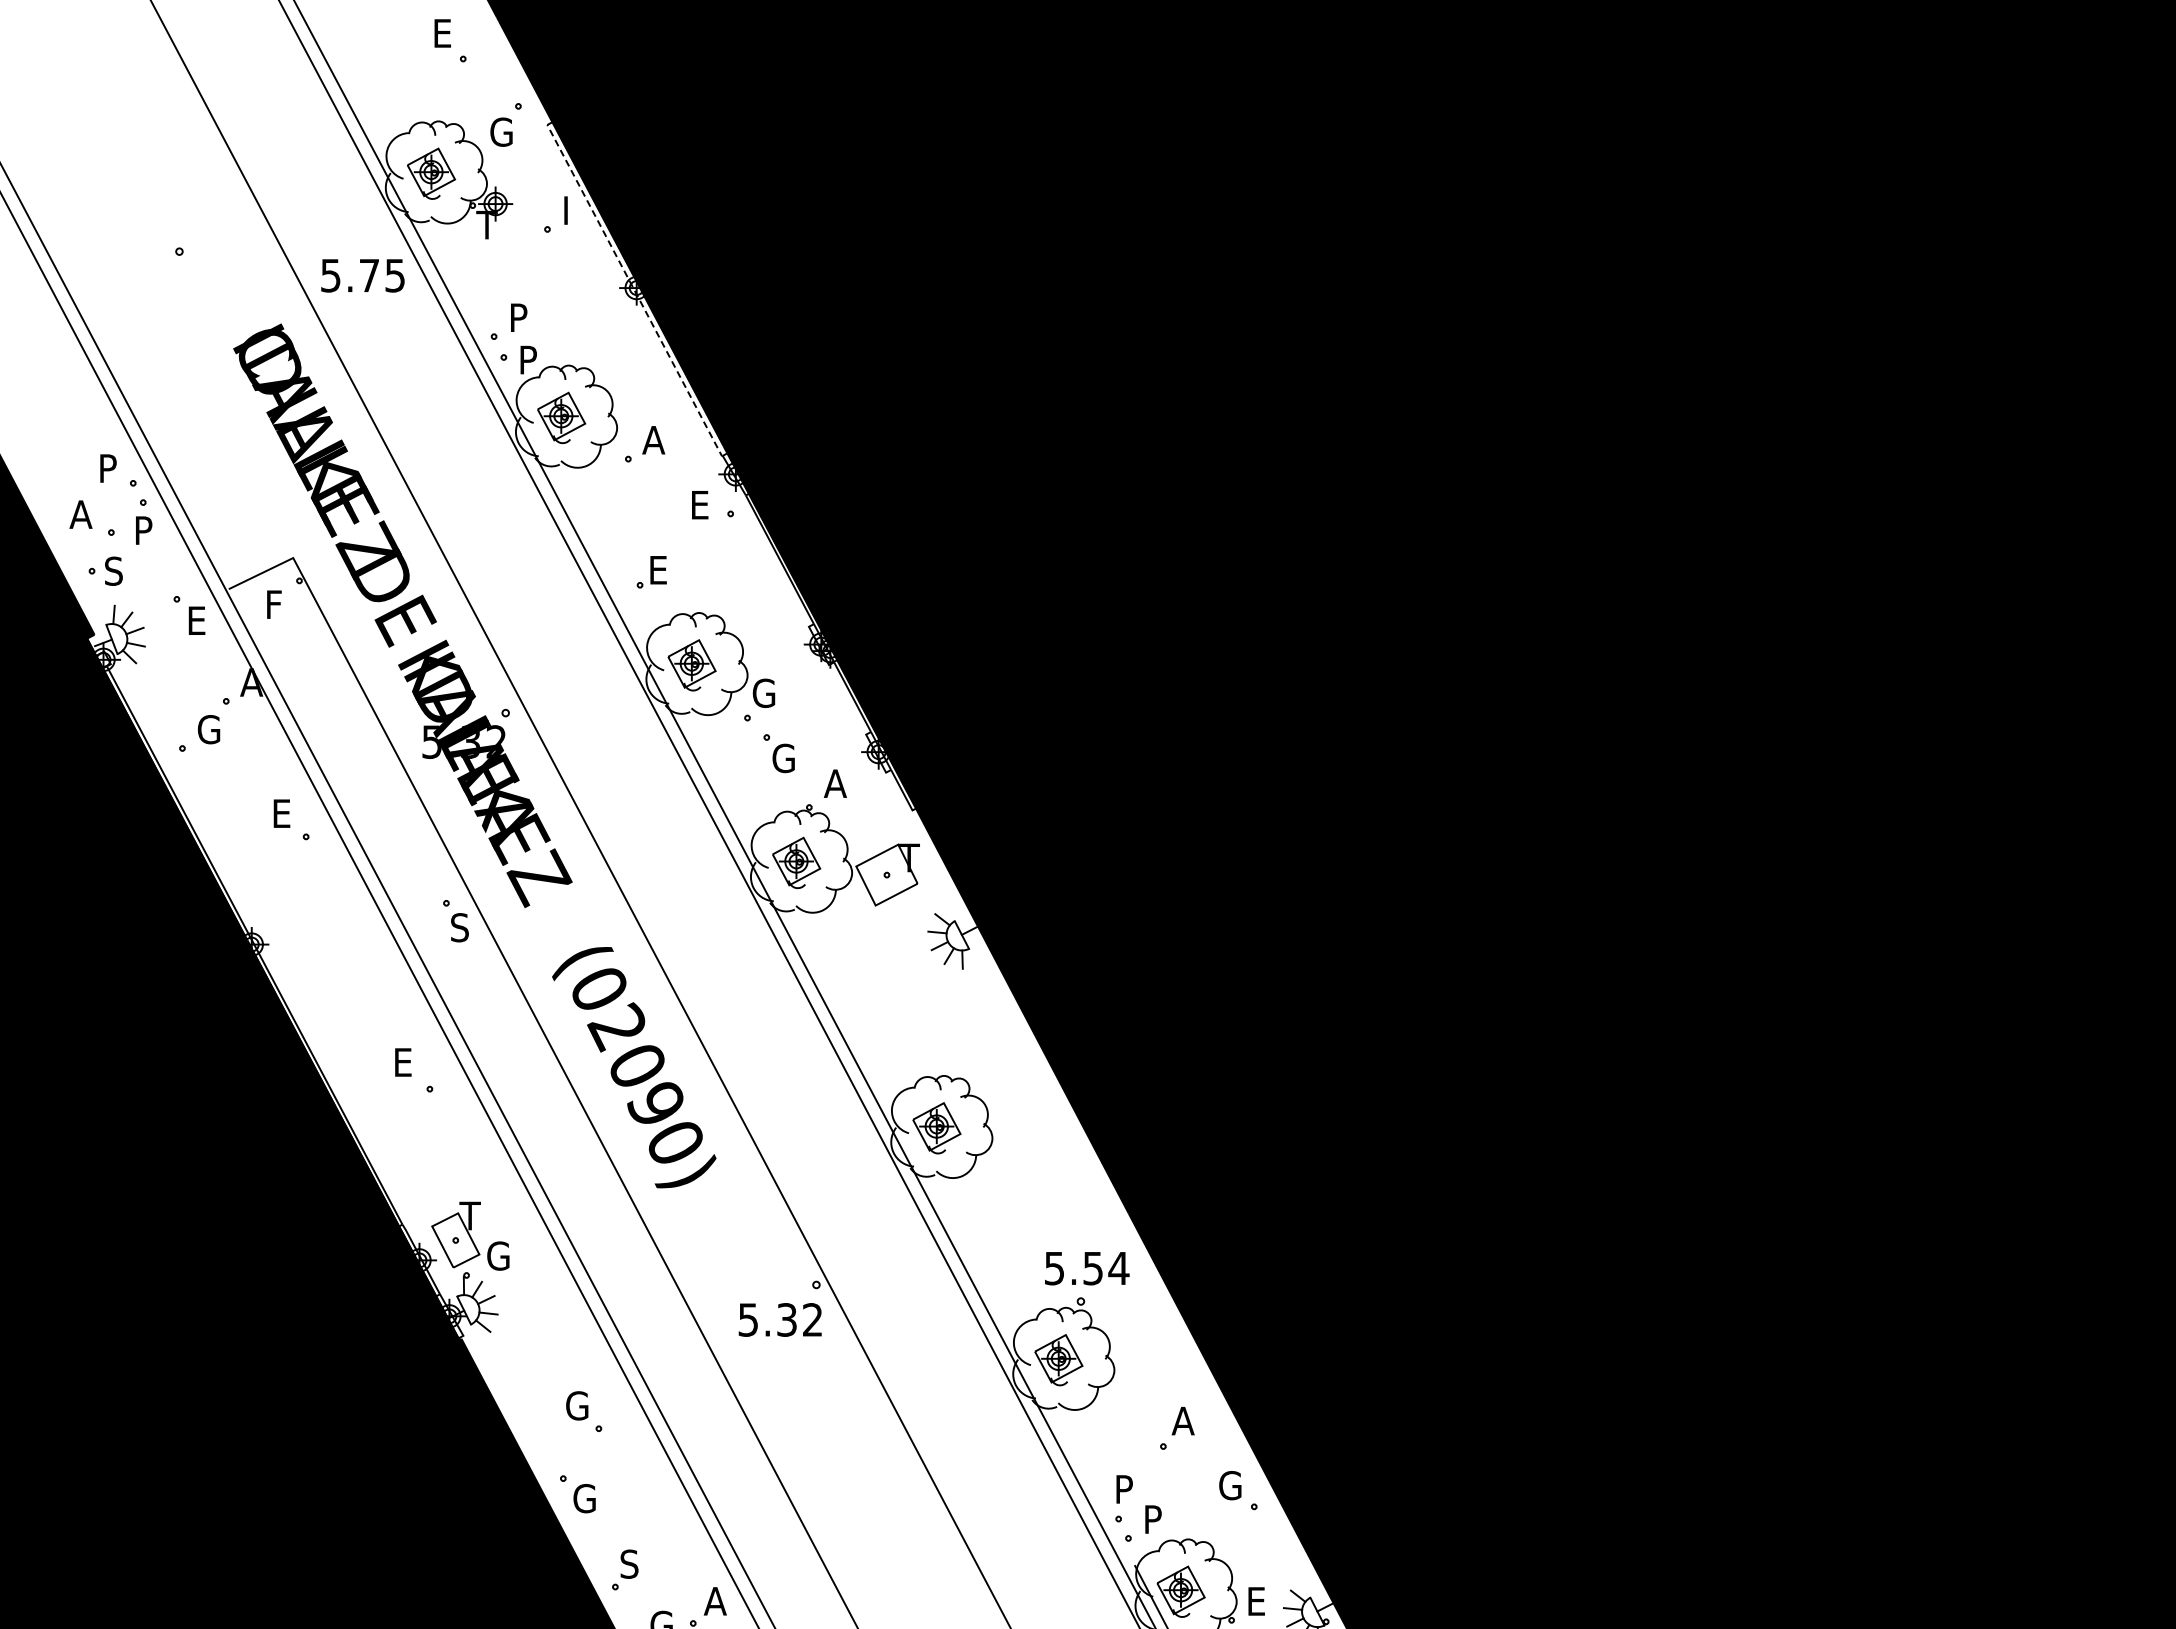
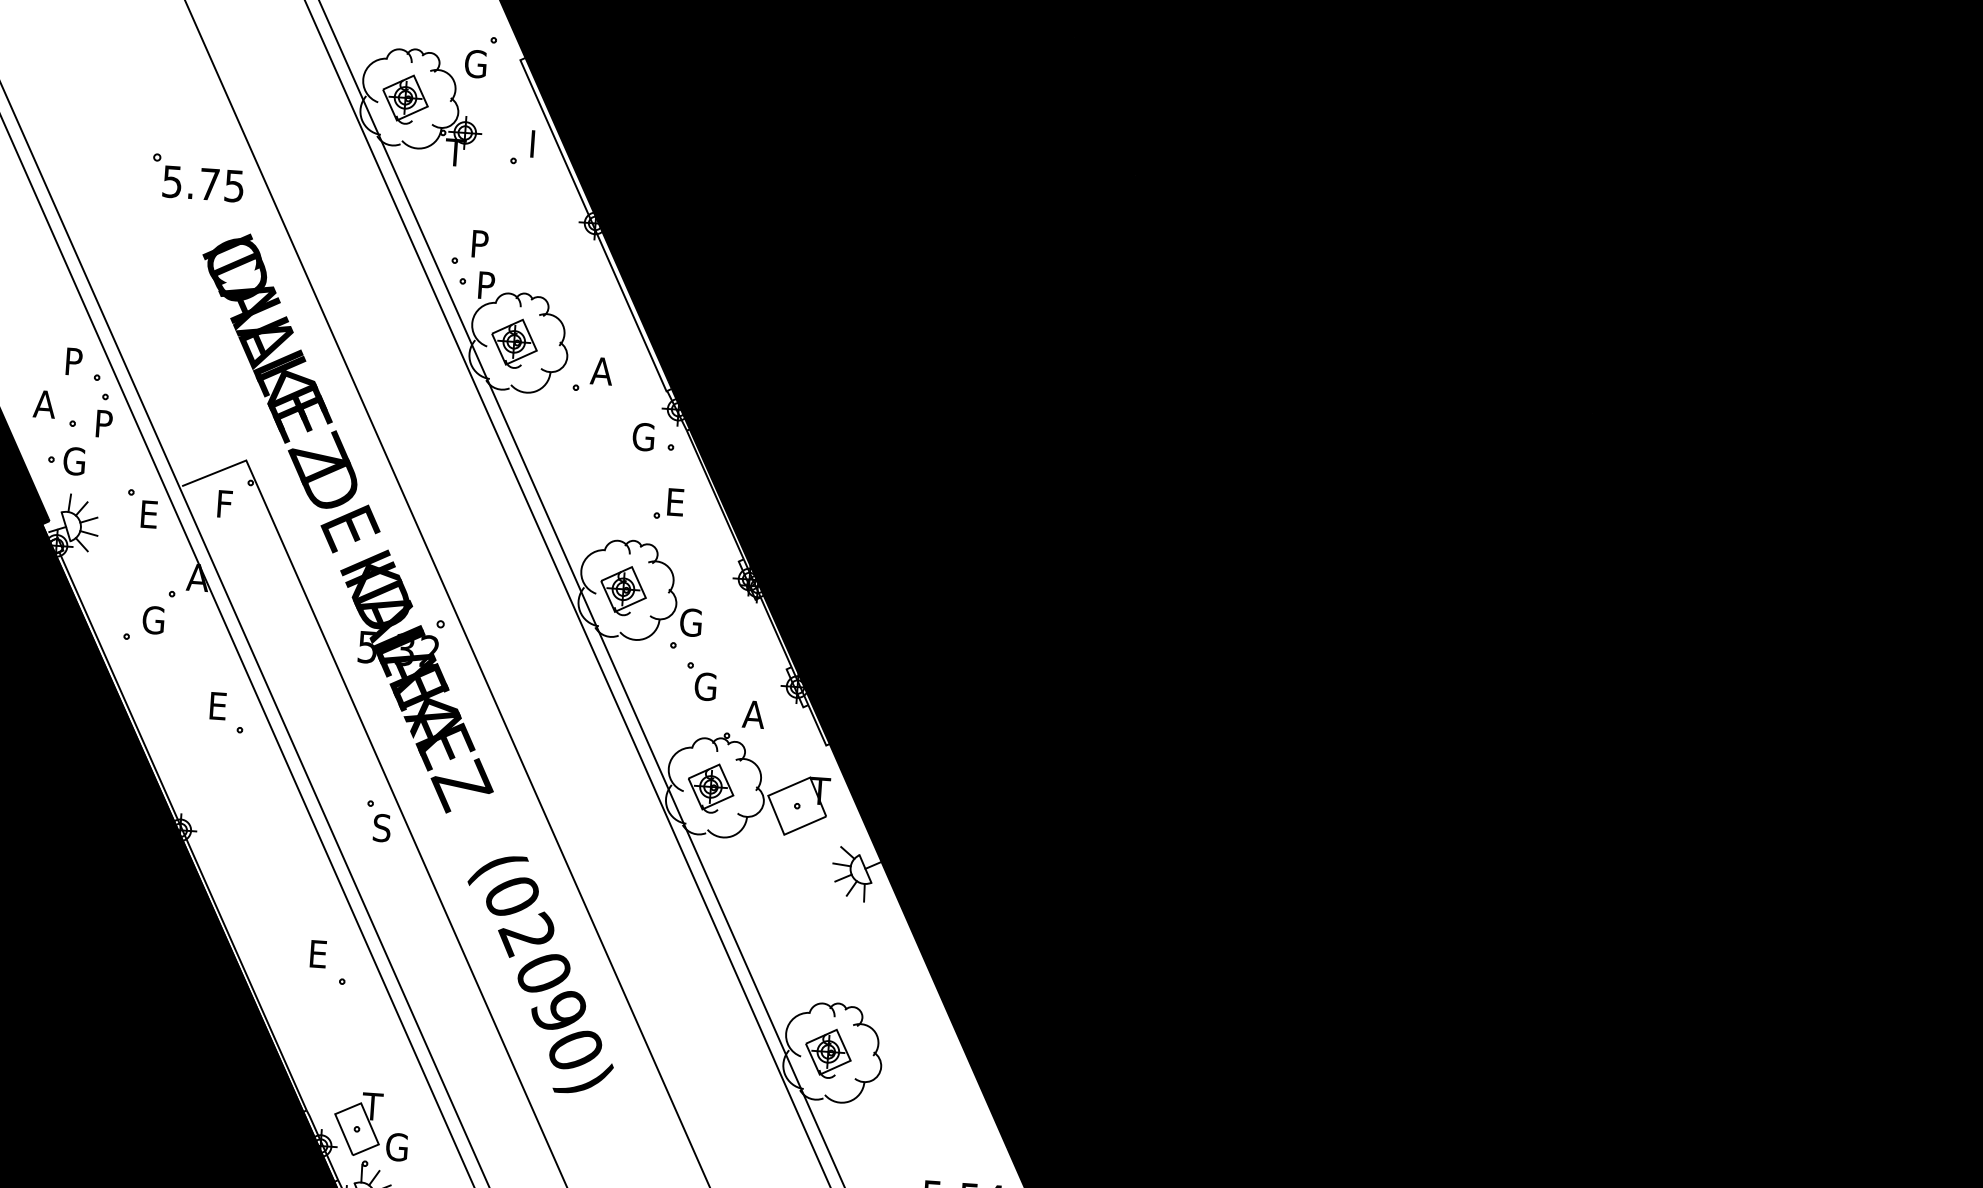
text: (362, 275) -> (202, 183), moved
line: (633, 288) -> (592, 223), dashed -> solid
text: (701, 504) -> (643, 436), E -> G
text: (115, 570) -> (74, 460), S -> G
part: (651, 572) -> (668, 504), moved

